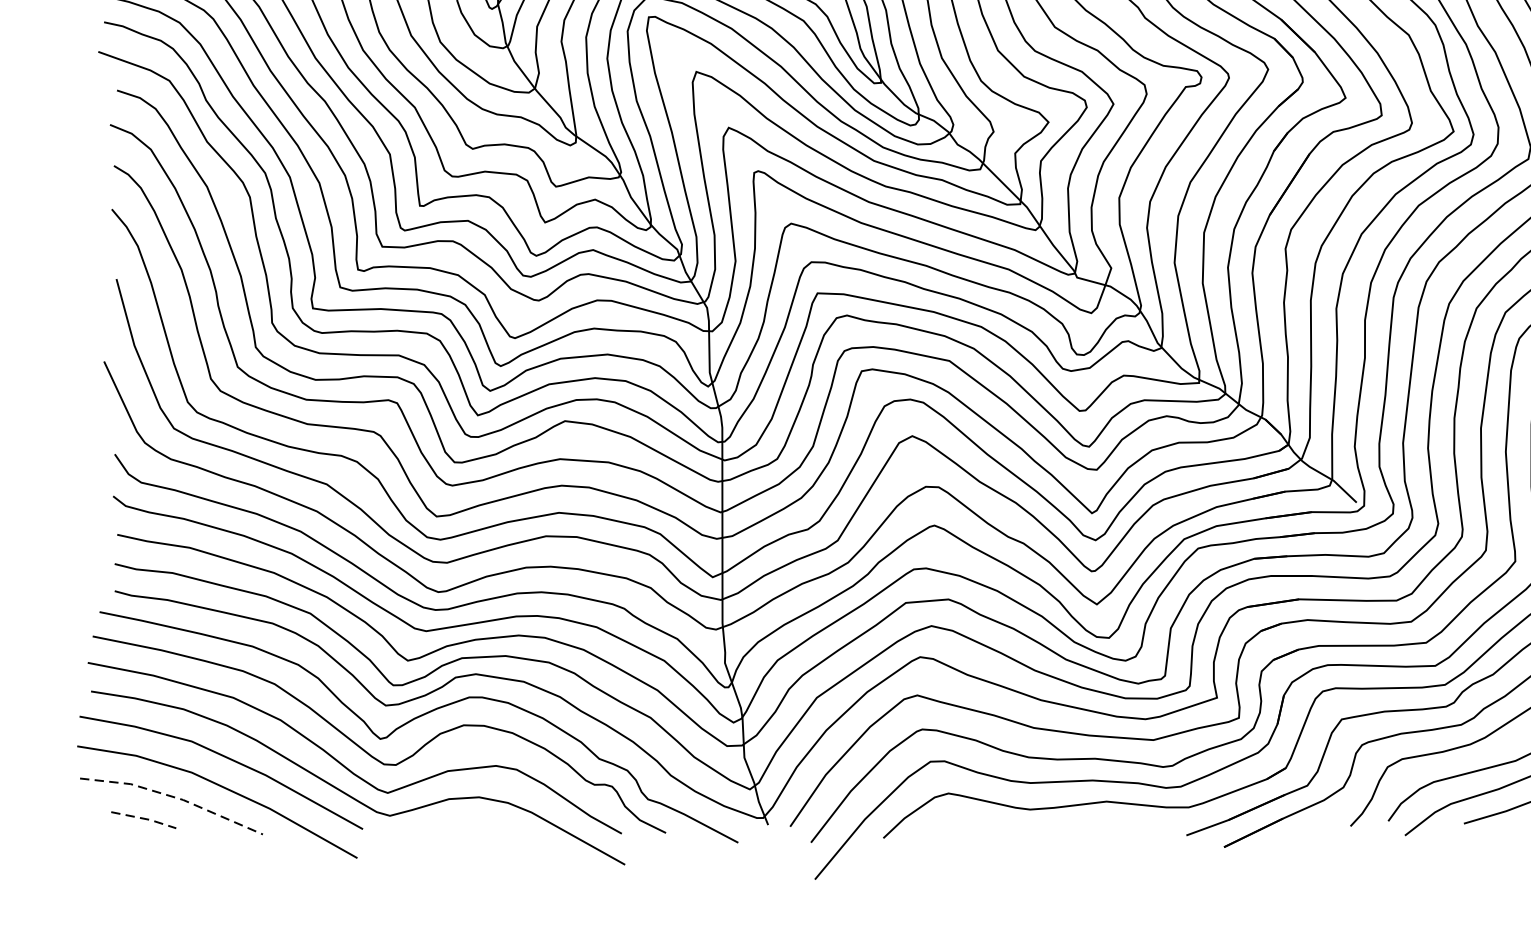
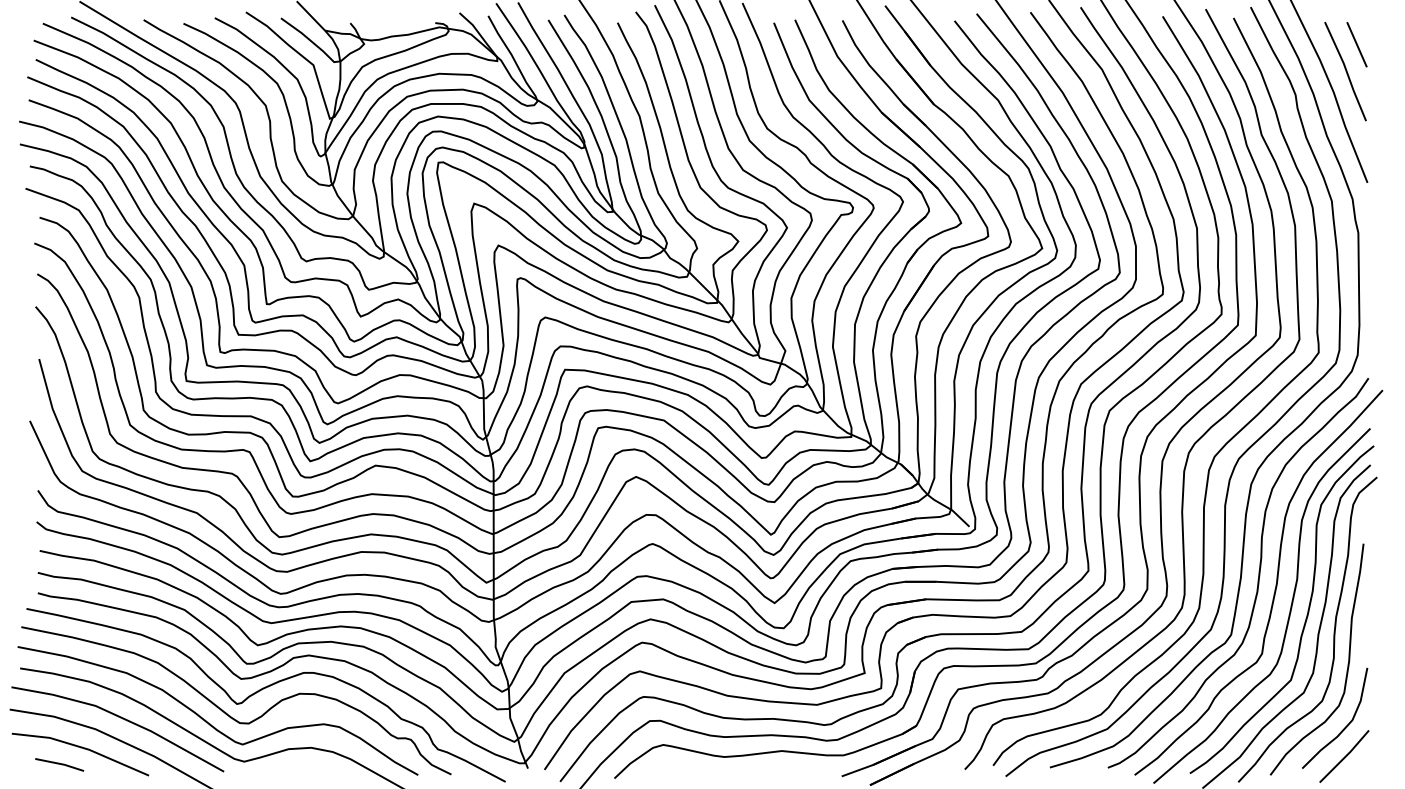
line: (174, 796) -> (82, 747), dashed -> solid
line: (144, 819) -> (60, 764), dashed -> solid

